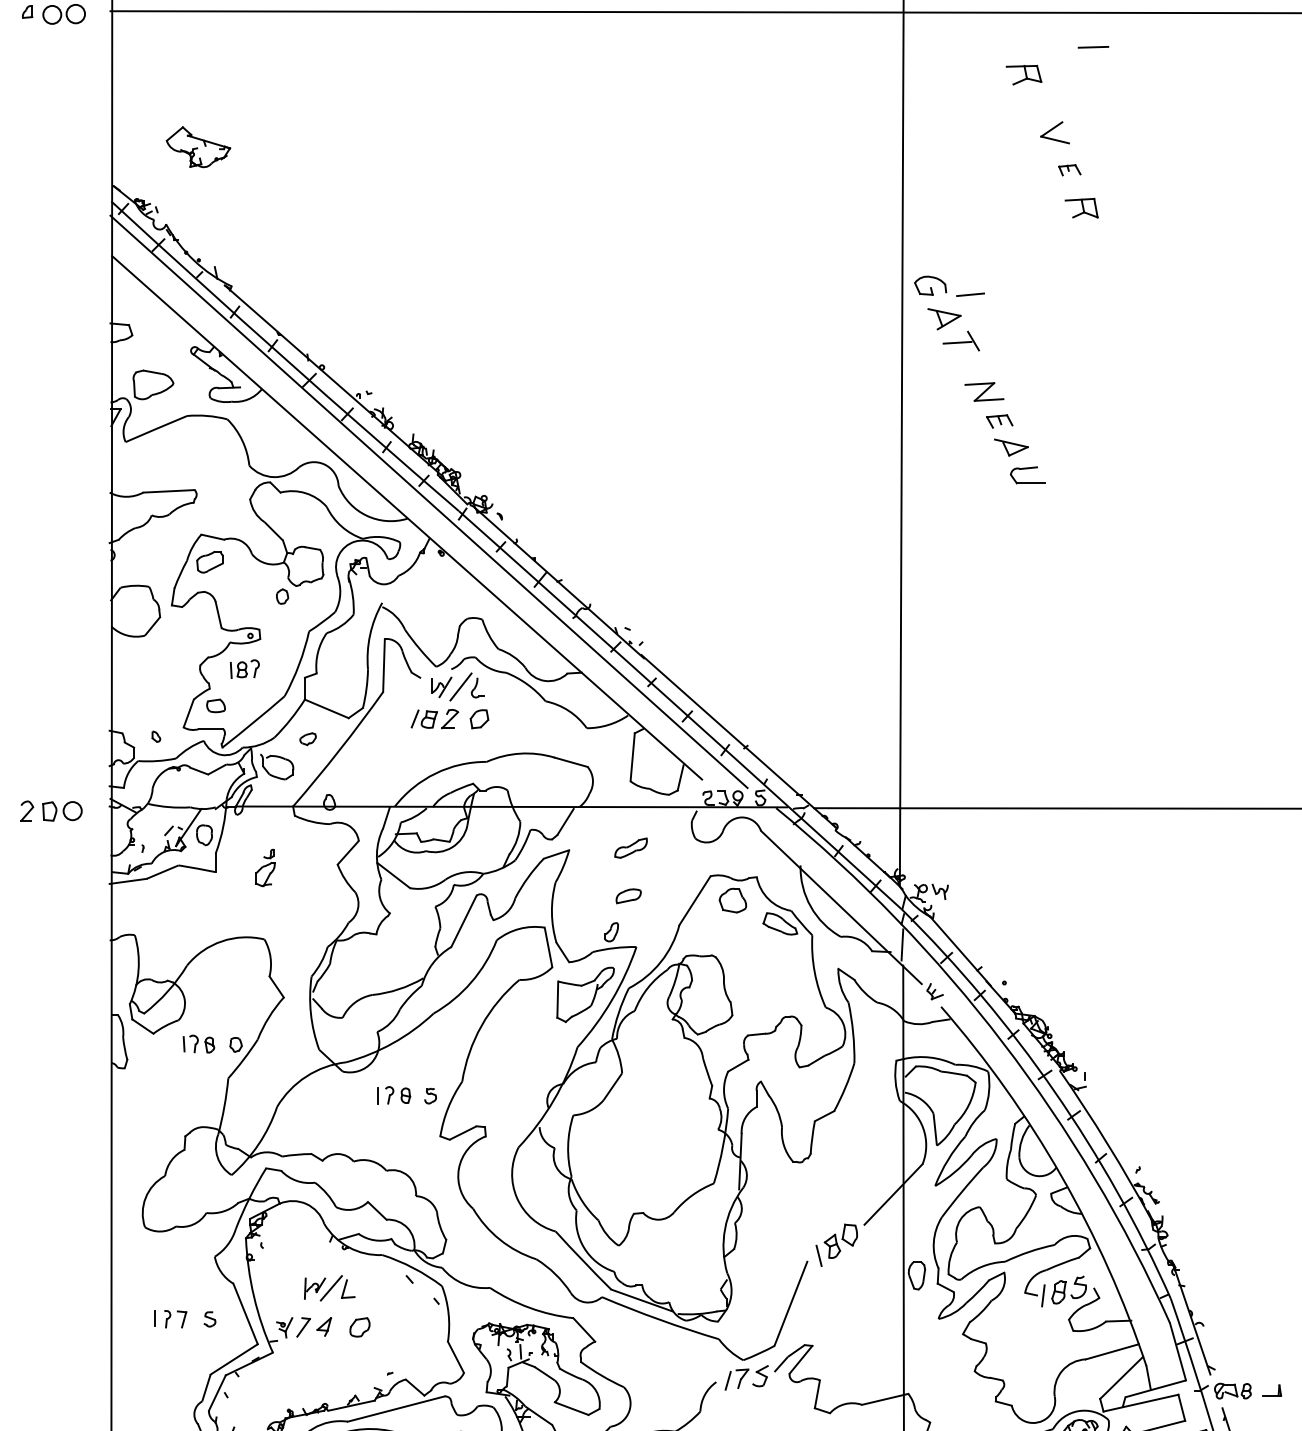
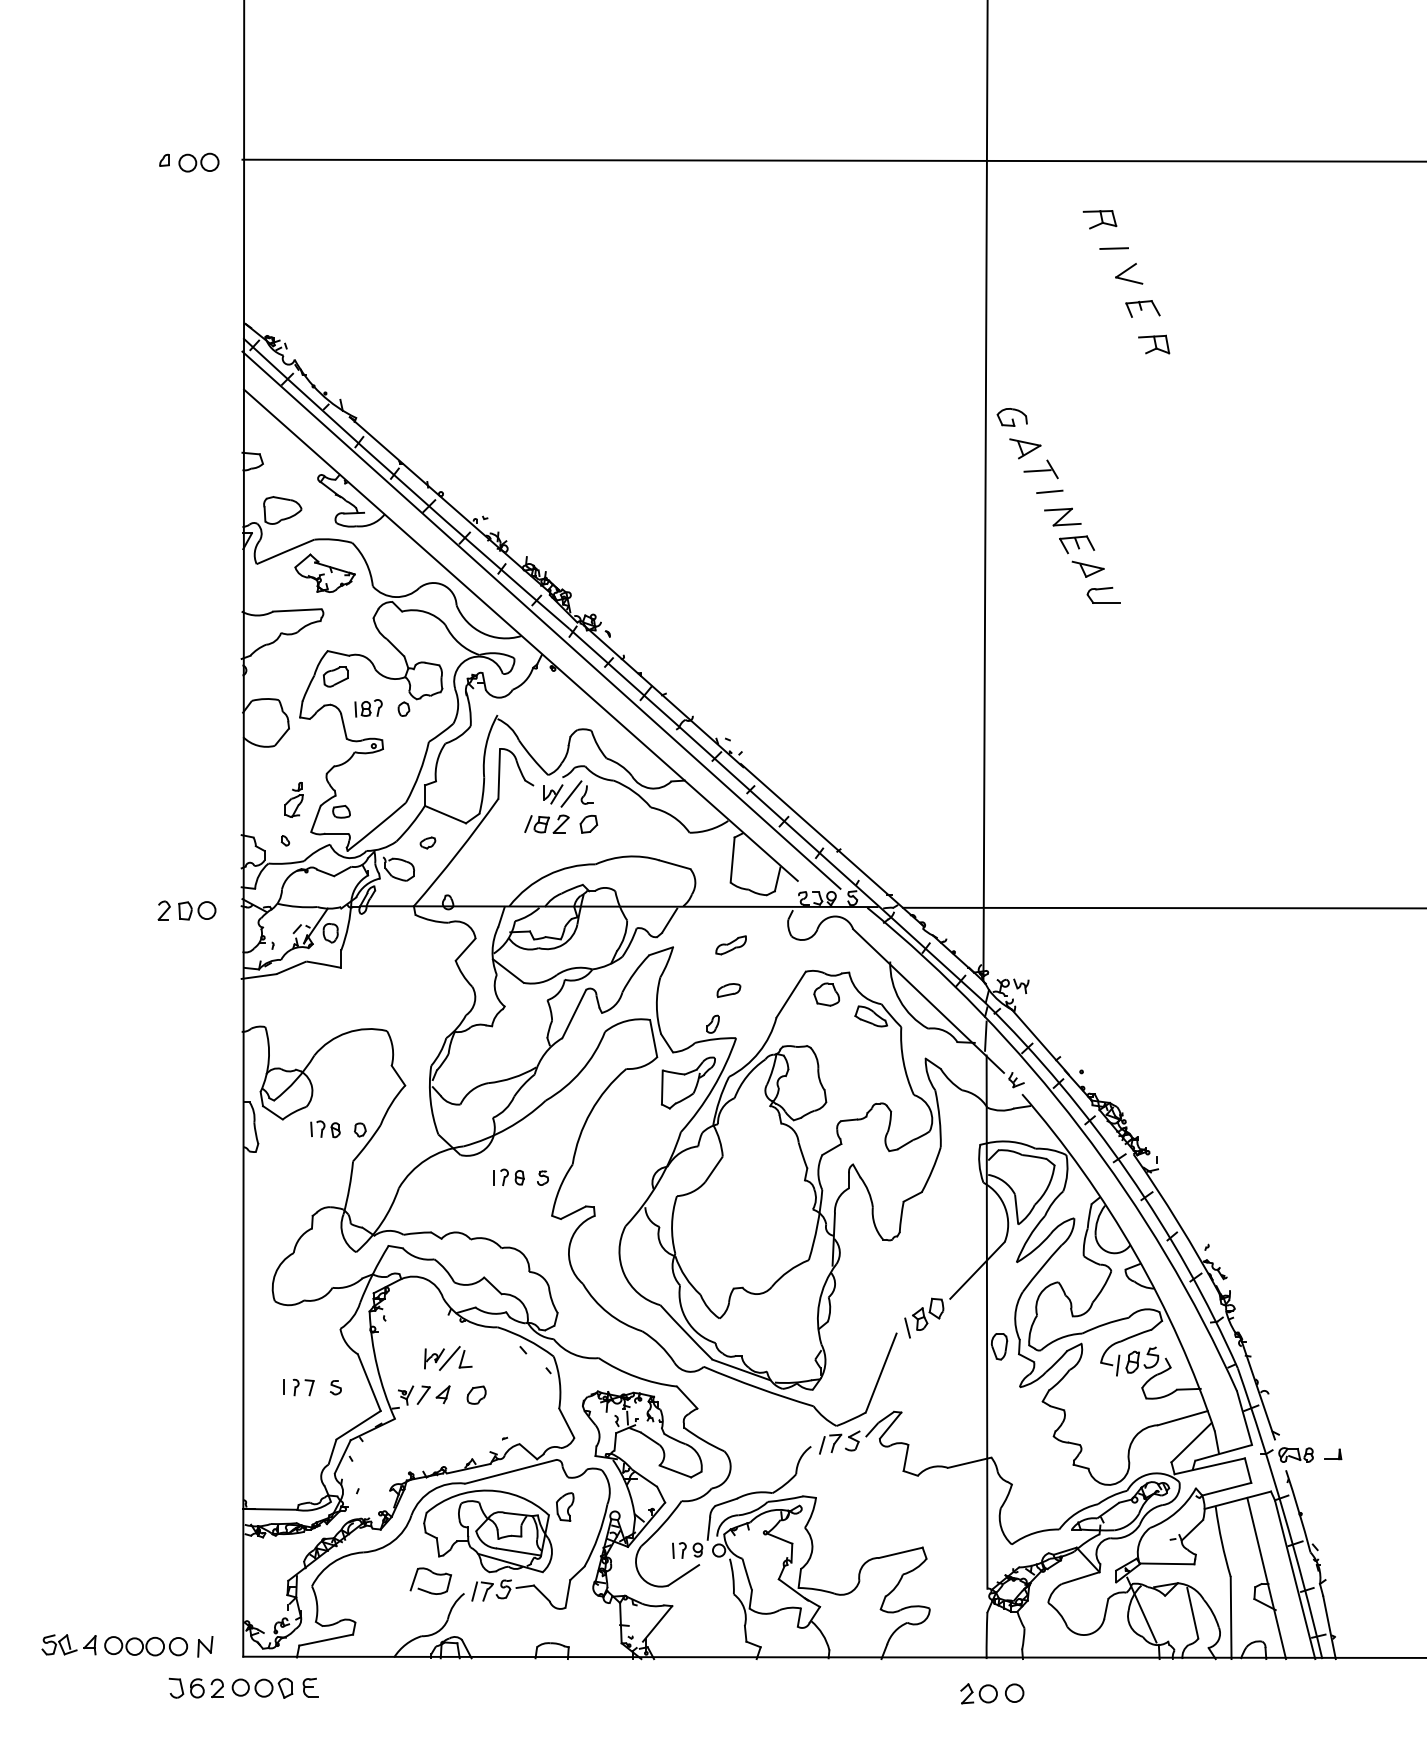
line: (1092, 47) -> (1113, 248), moved
part: (197, 146) -> (324, 572), moved
part: (1069, 169) -> (1142, 308), size x1.67
line: (970, 294) -> (1049, 491), moved
part: (1000, 421) -> (1077, 544), size x1.43
part: (244, 669) -> (368, 708), moved
part: (264, 867) -> (293, 799), moved

